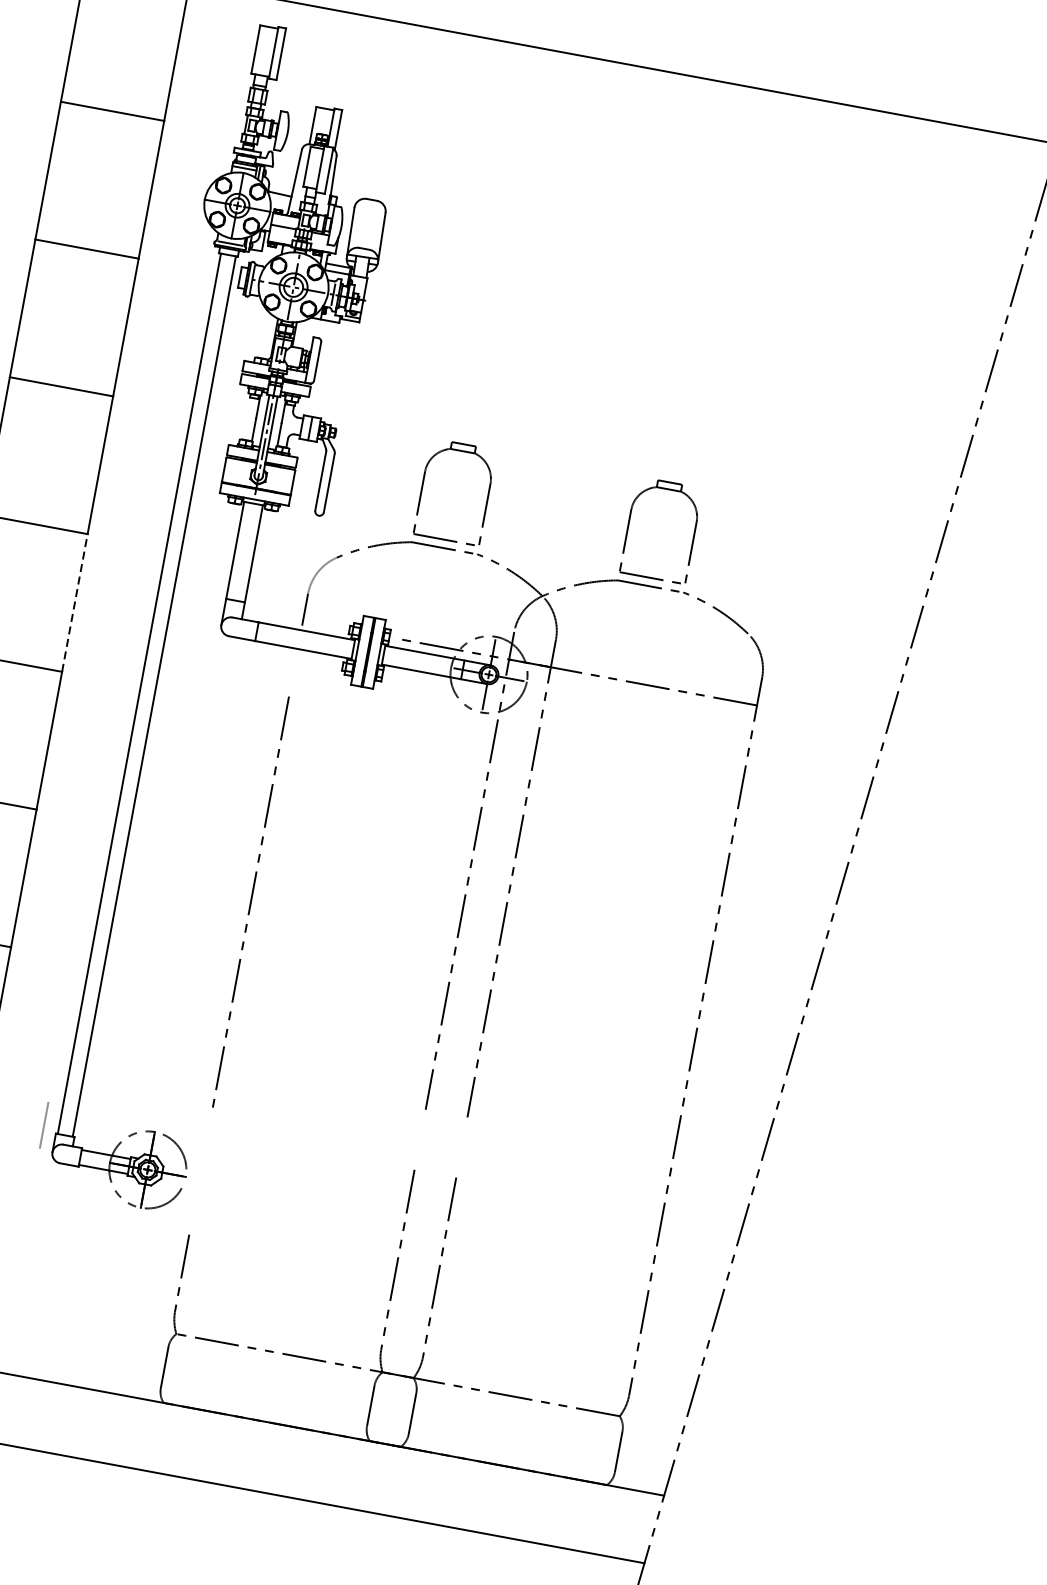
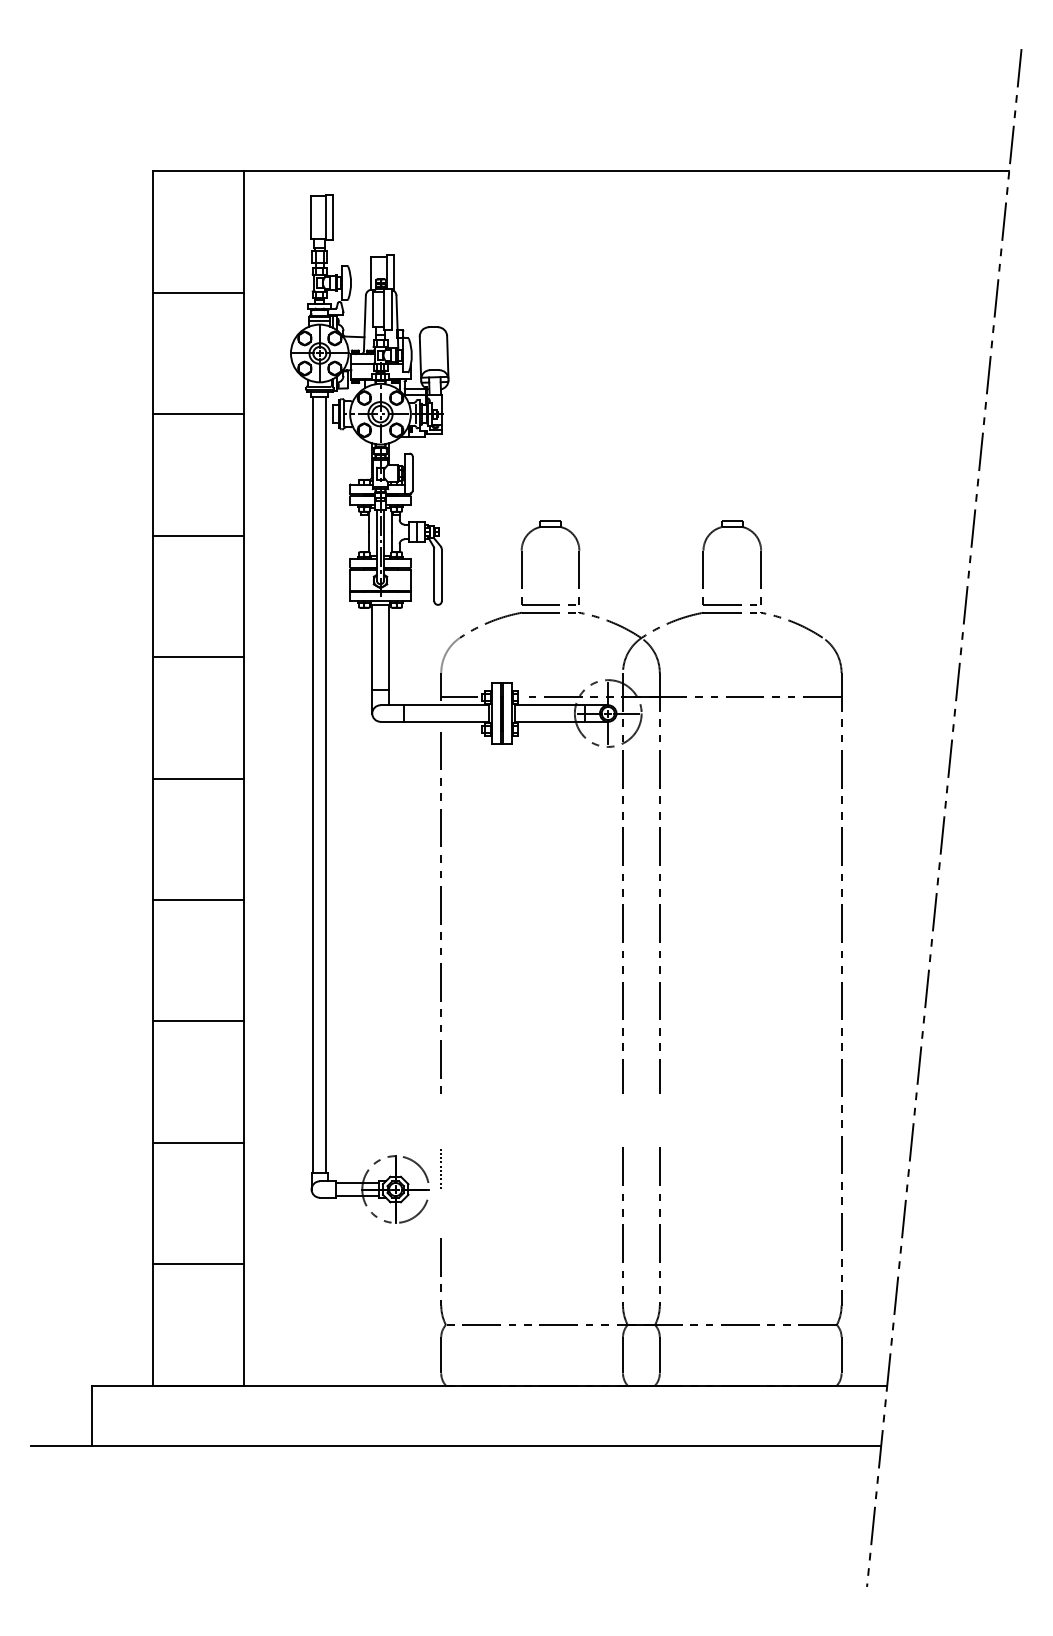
line: (74, 602) -> (243, 717), dashed -> solid
line: (323, 625) -> (459, 697), added
line: (250, 901) -> (440, 912), moved
line: (43, 1124) -> (440, 1167), moved

